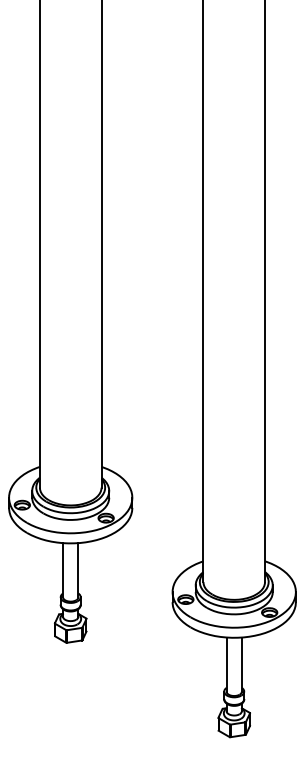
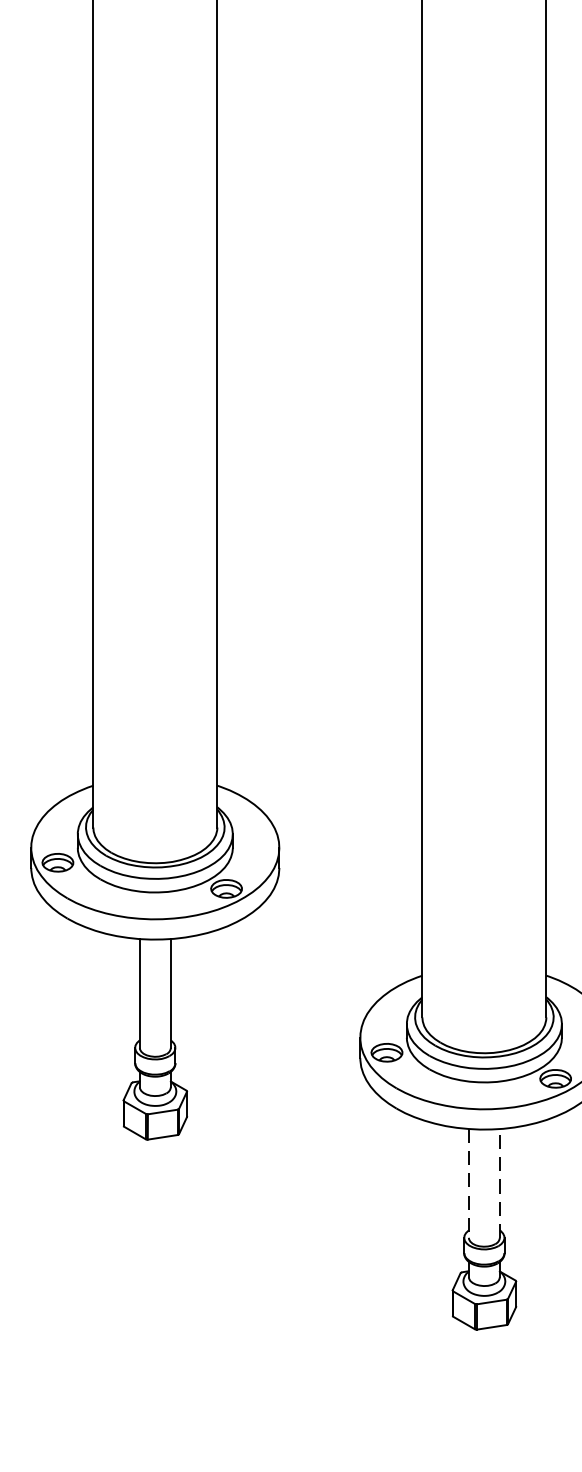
line: (241, 664) -> (498, 1183), solid -> dashed
line: (226, 665) -> (468, 1185), solid -> dashed

